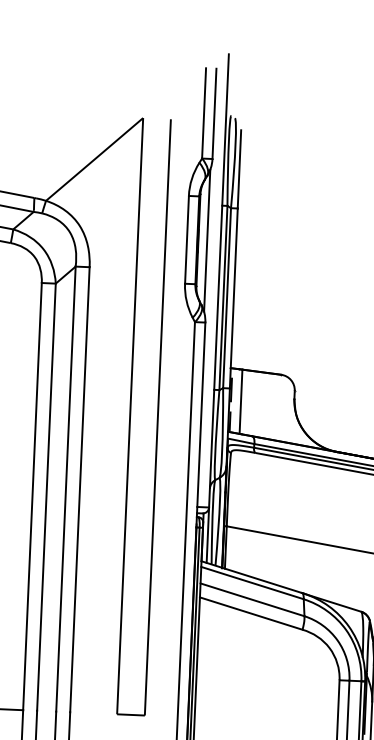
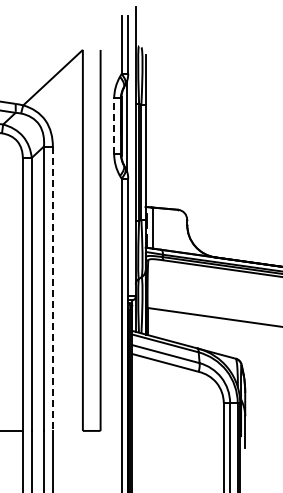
line: (187, 238) -> (114, 125), solid -> dashed
line: (79, 490) -> (52, 289), solid -> dashed

